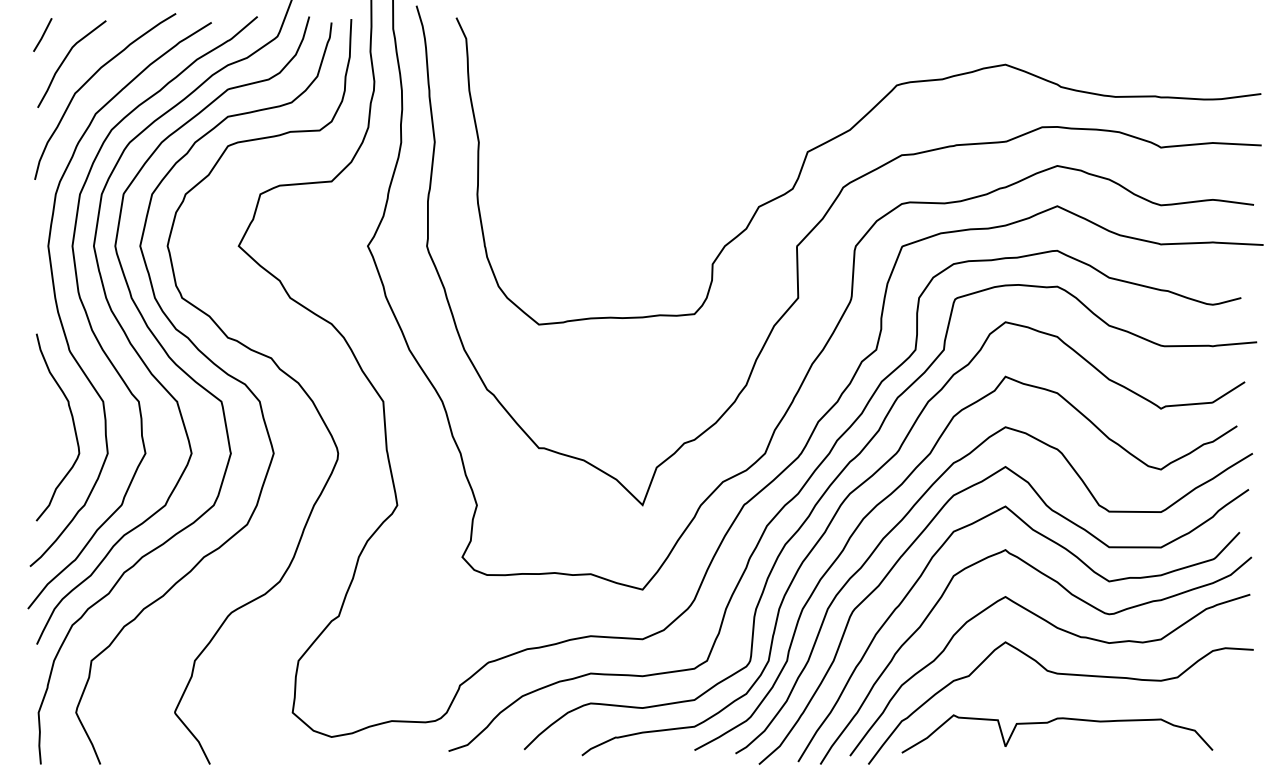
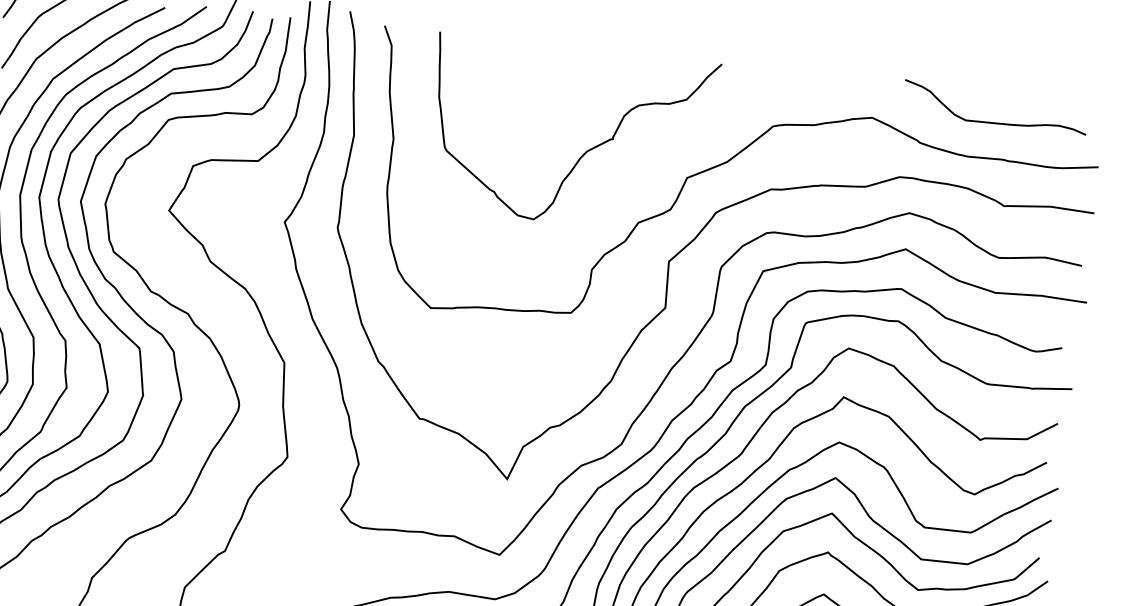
curve: (1140, 56) -> (993, 122), added
curve: (693, 133) -> (586, 151), added

